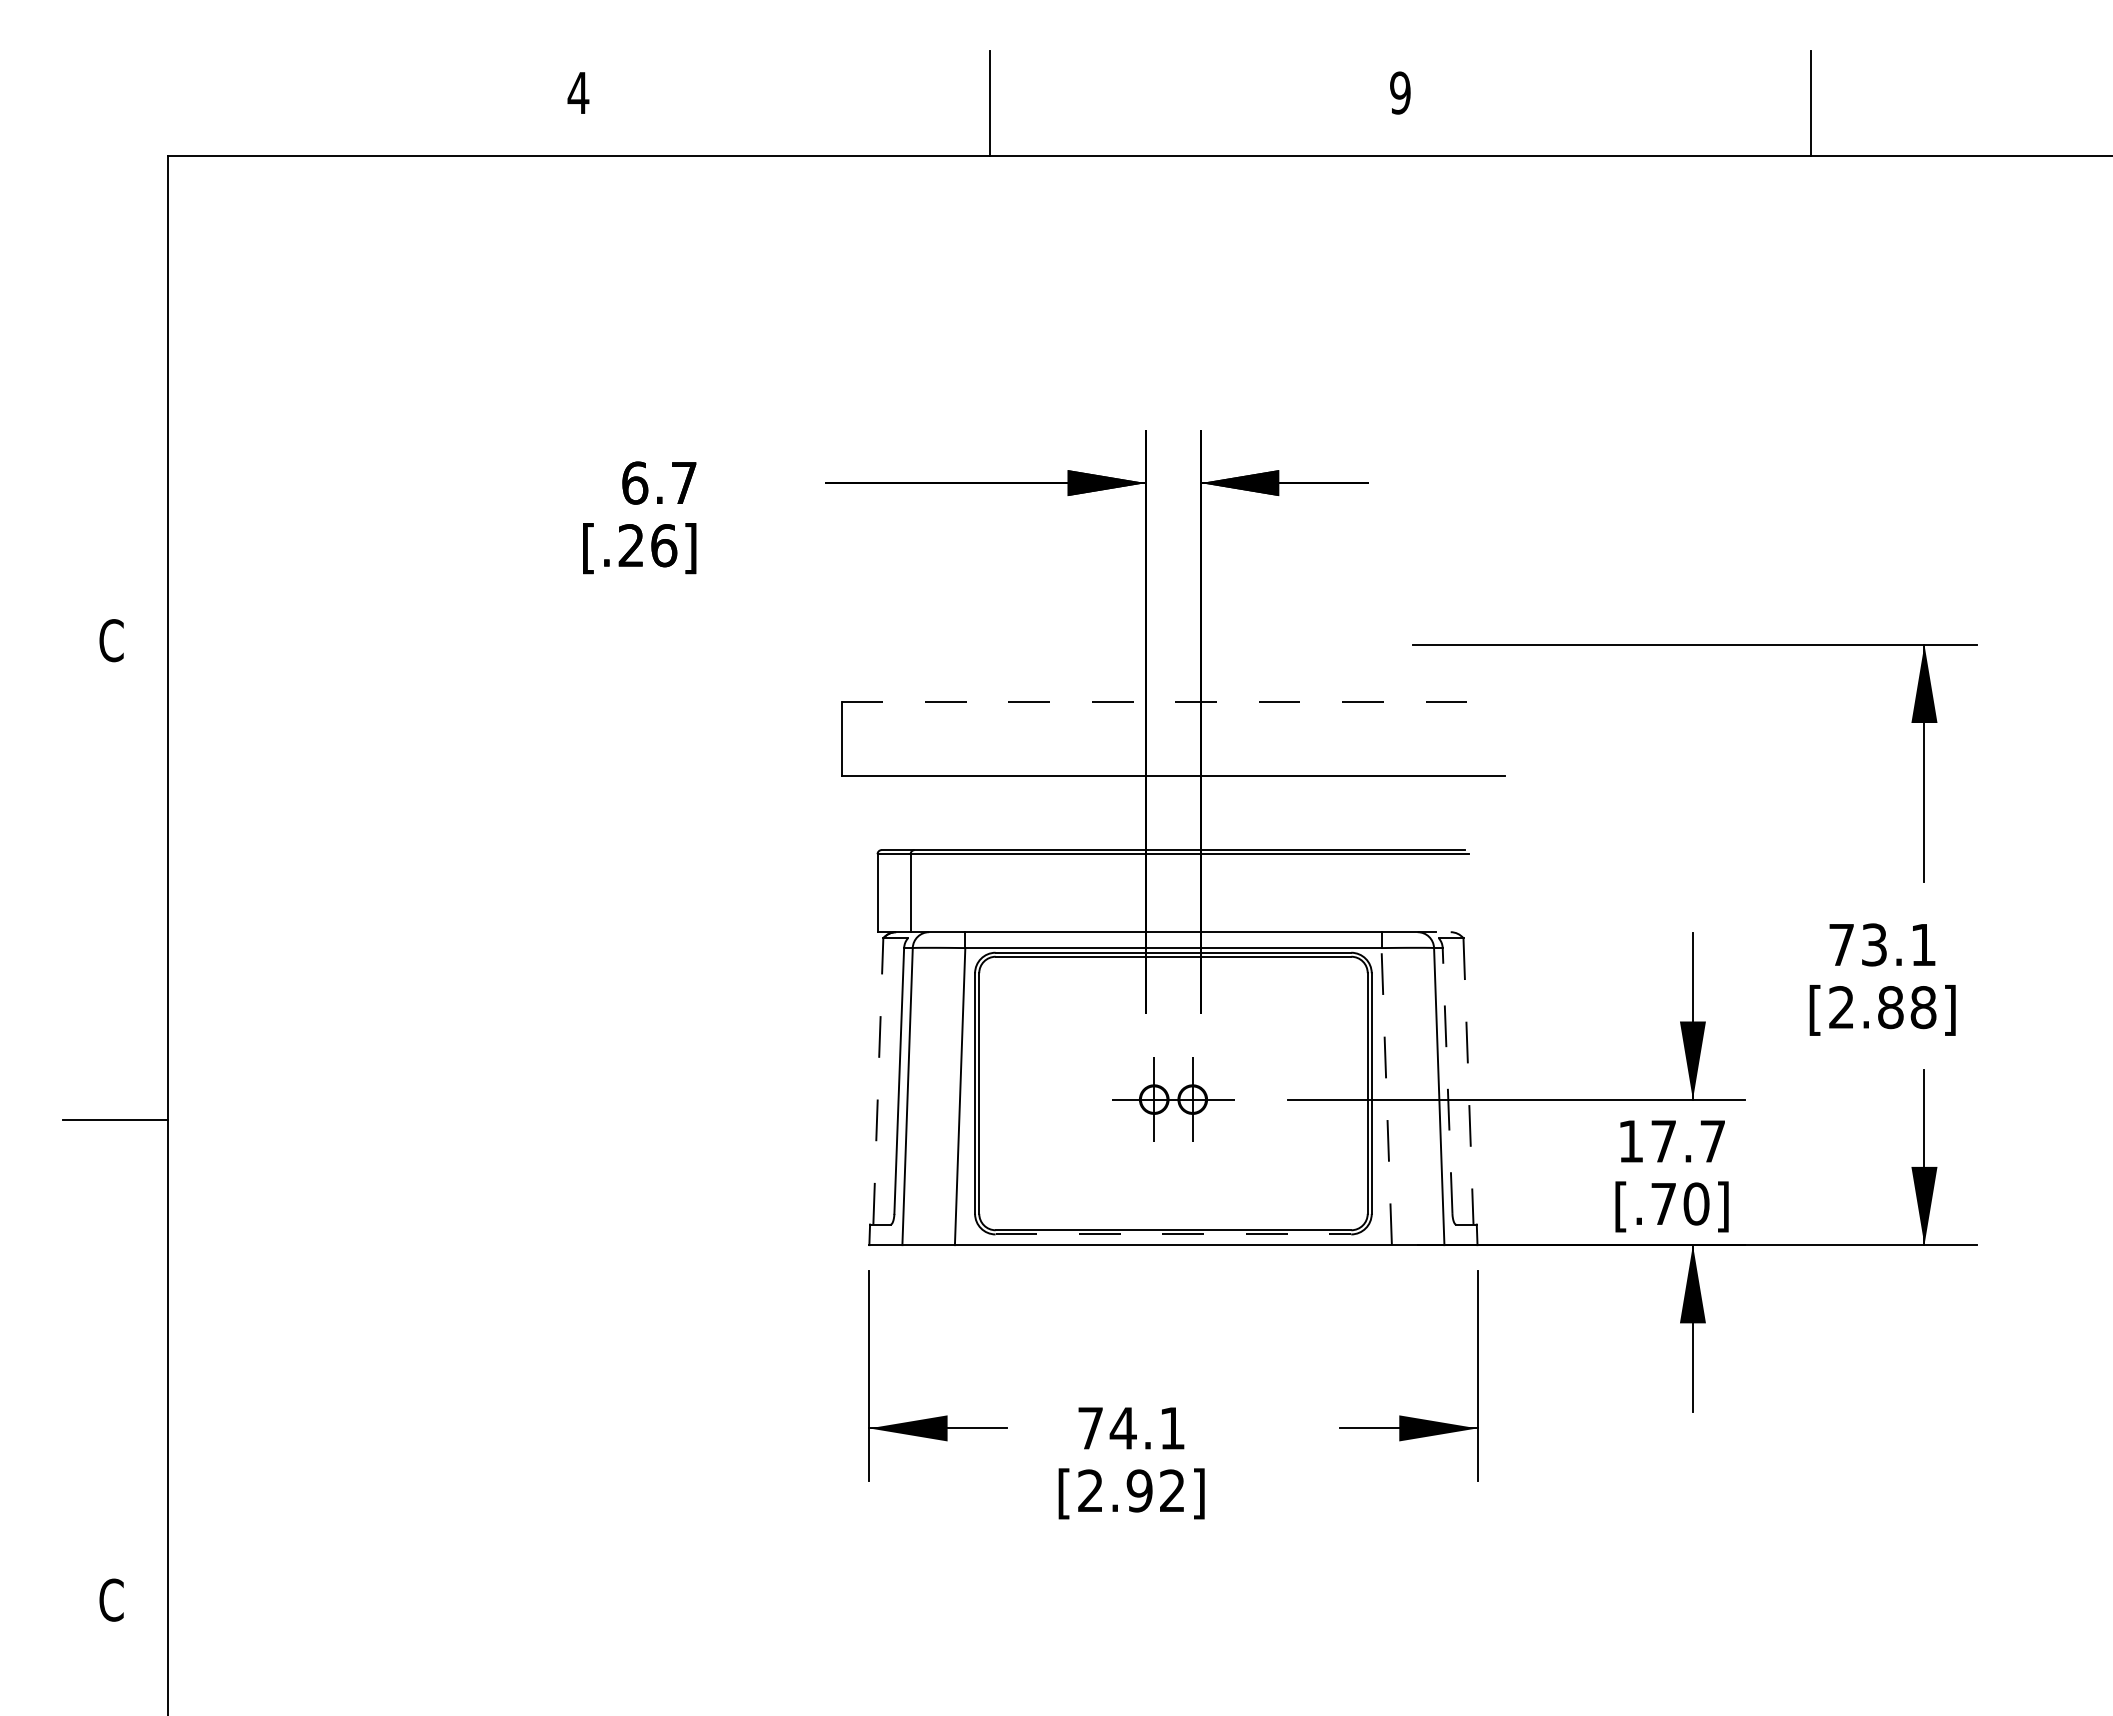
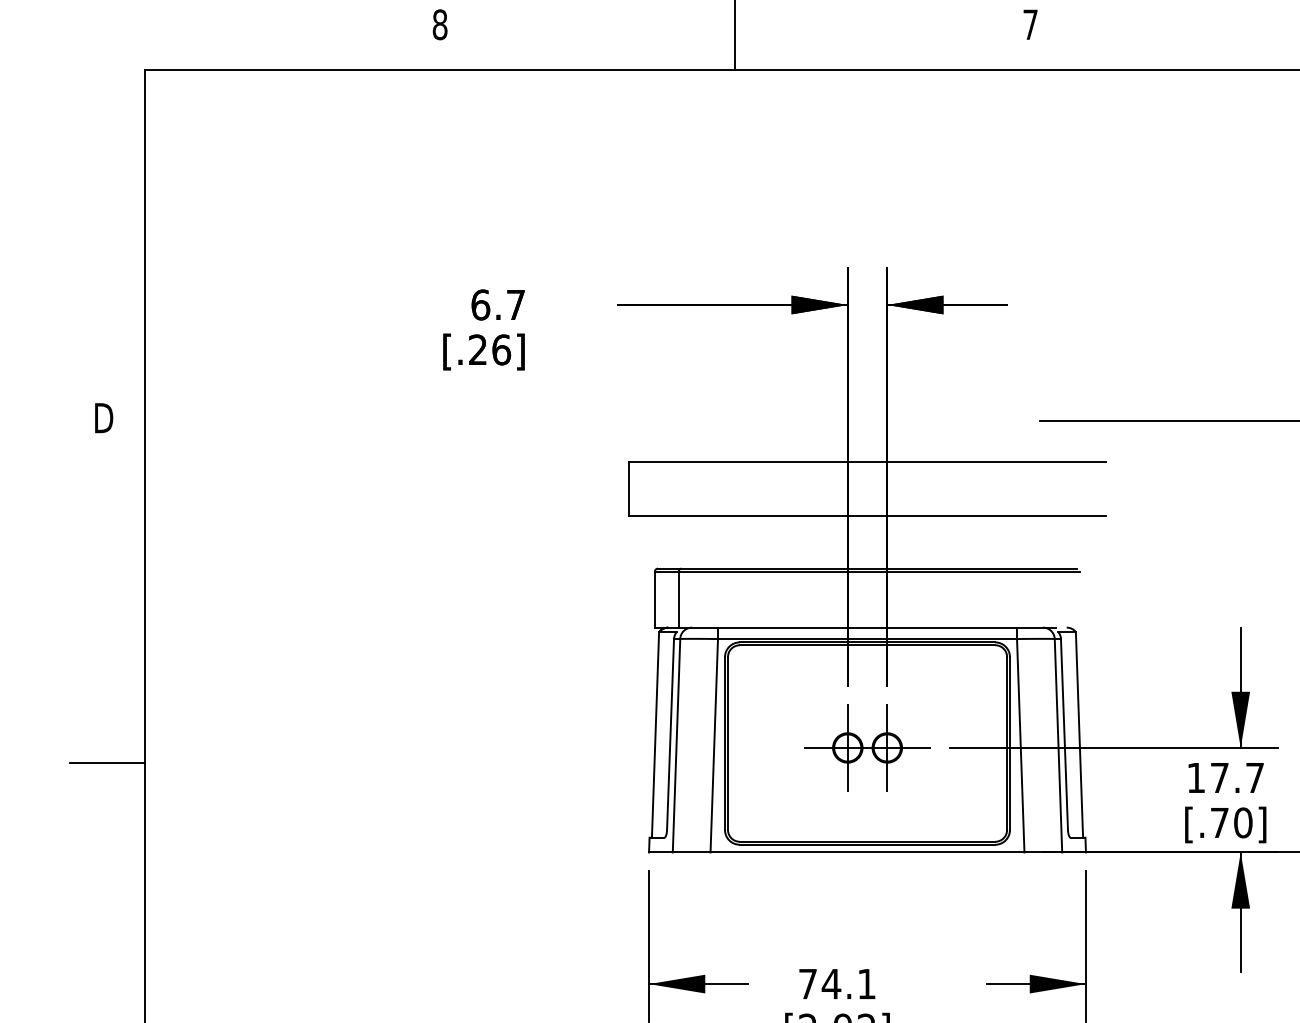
text: (578, 92) -> (440, 24), 4 -> 8
text: (1400, 92) -> (1030, 24), 9 -> 7
text: (110, 640) -> (103, 418), C -> D
line: (1173, 702) -> (867, 462), dashed -> solid
line: (878, 1080) -> (655, 734), dashed -> solid
line: (1447, 1080) -> (1064, 734), dashed -> solid
line: (1468, 1081) -> (1079, 734), dashed -> solid
line: (1386, 1096) -> (1020, 745), dashed -> solid
part: (1173, 1099) -> (867, 747), size x1.43
line: (1173, 1234) -> (867, 844), dashed -> solid

